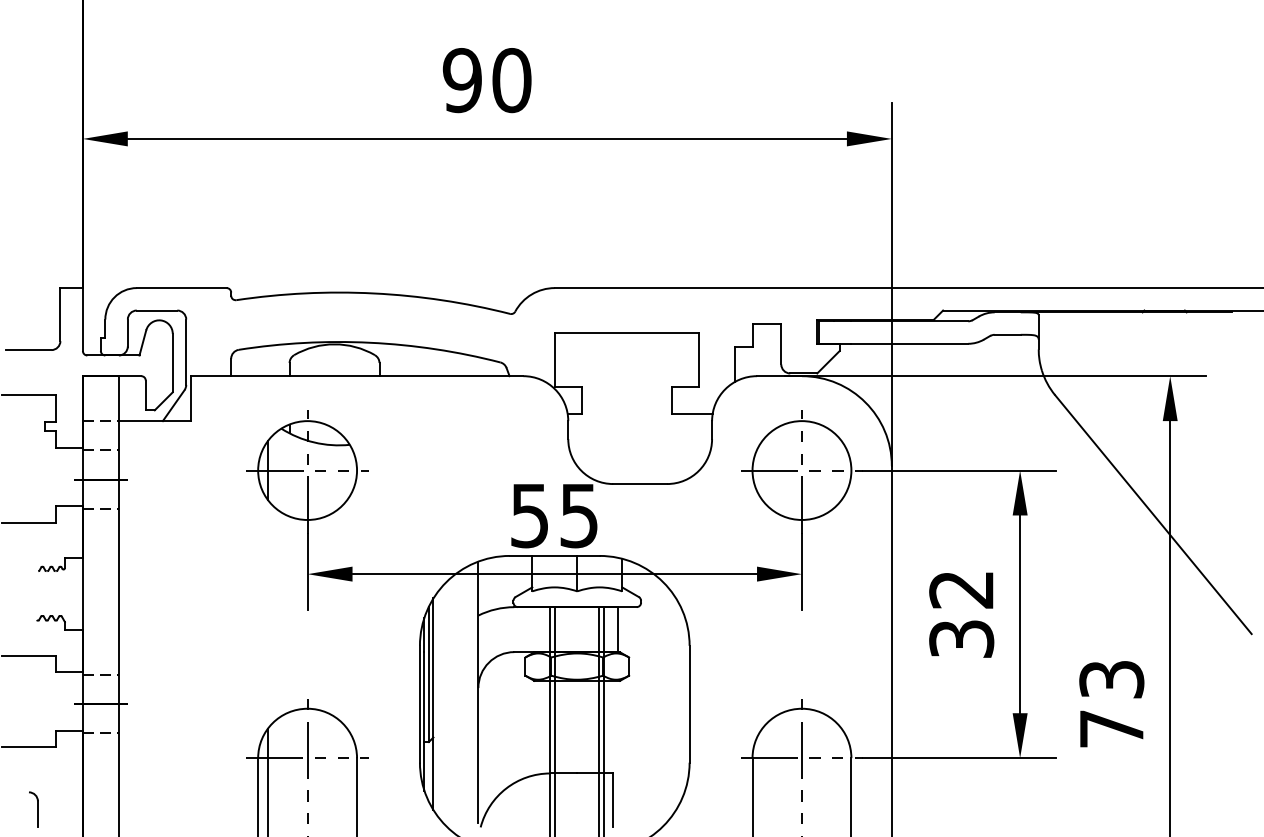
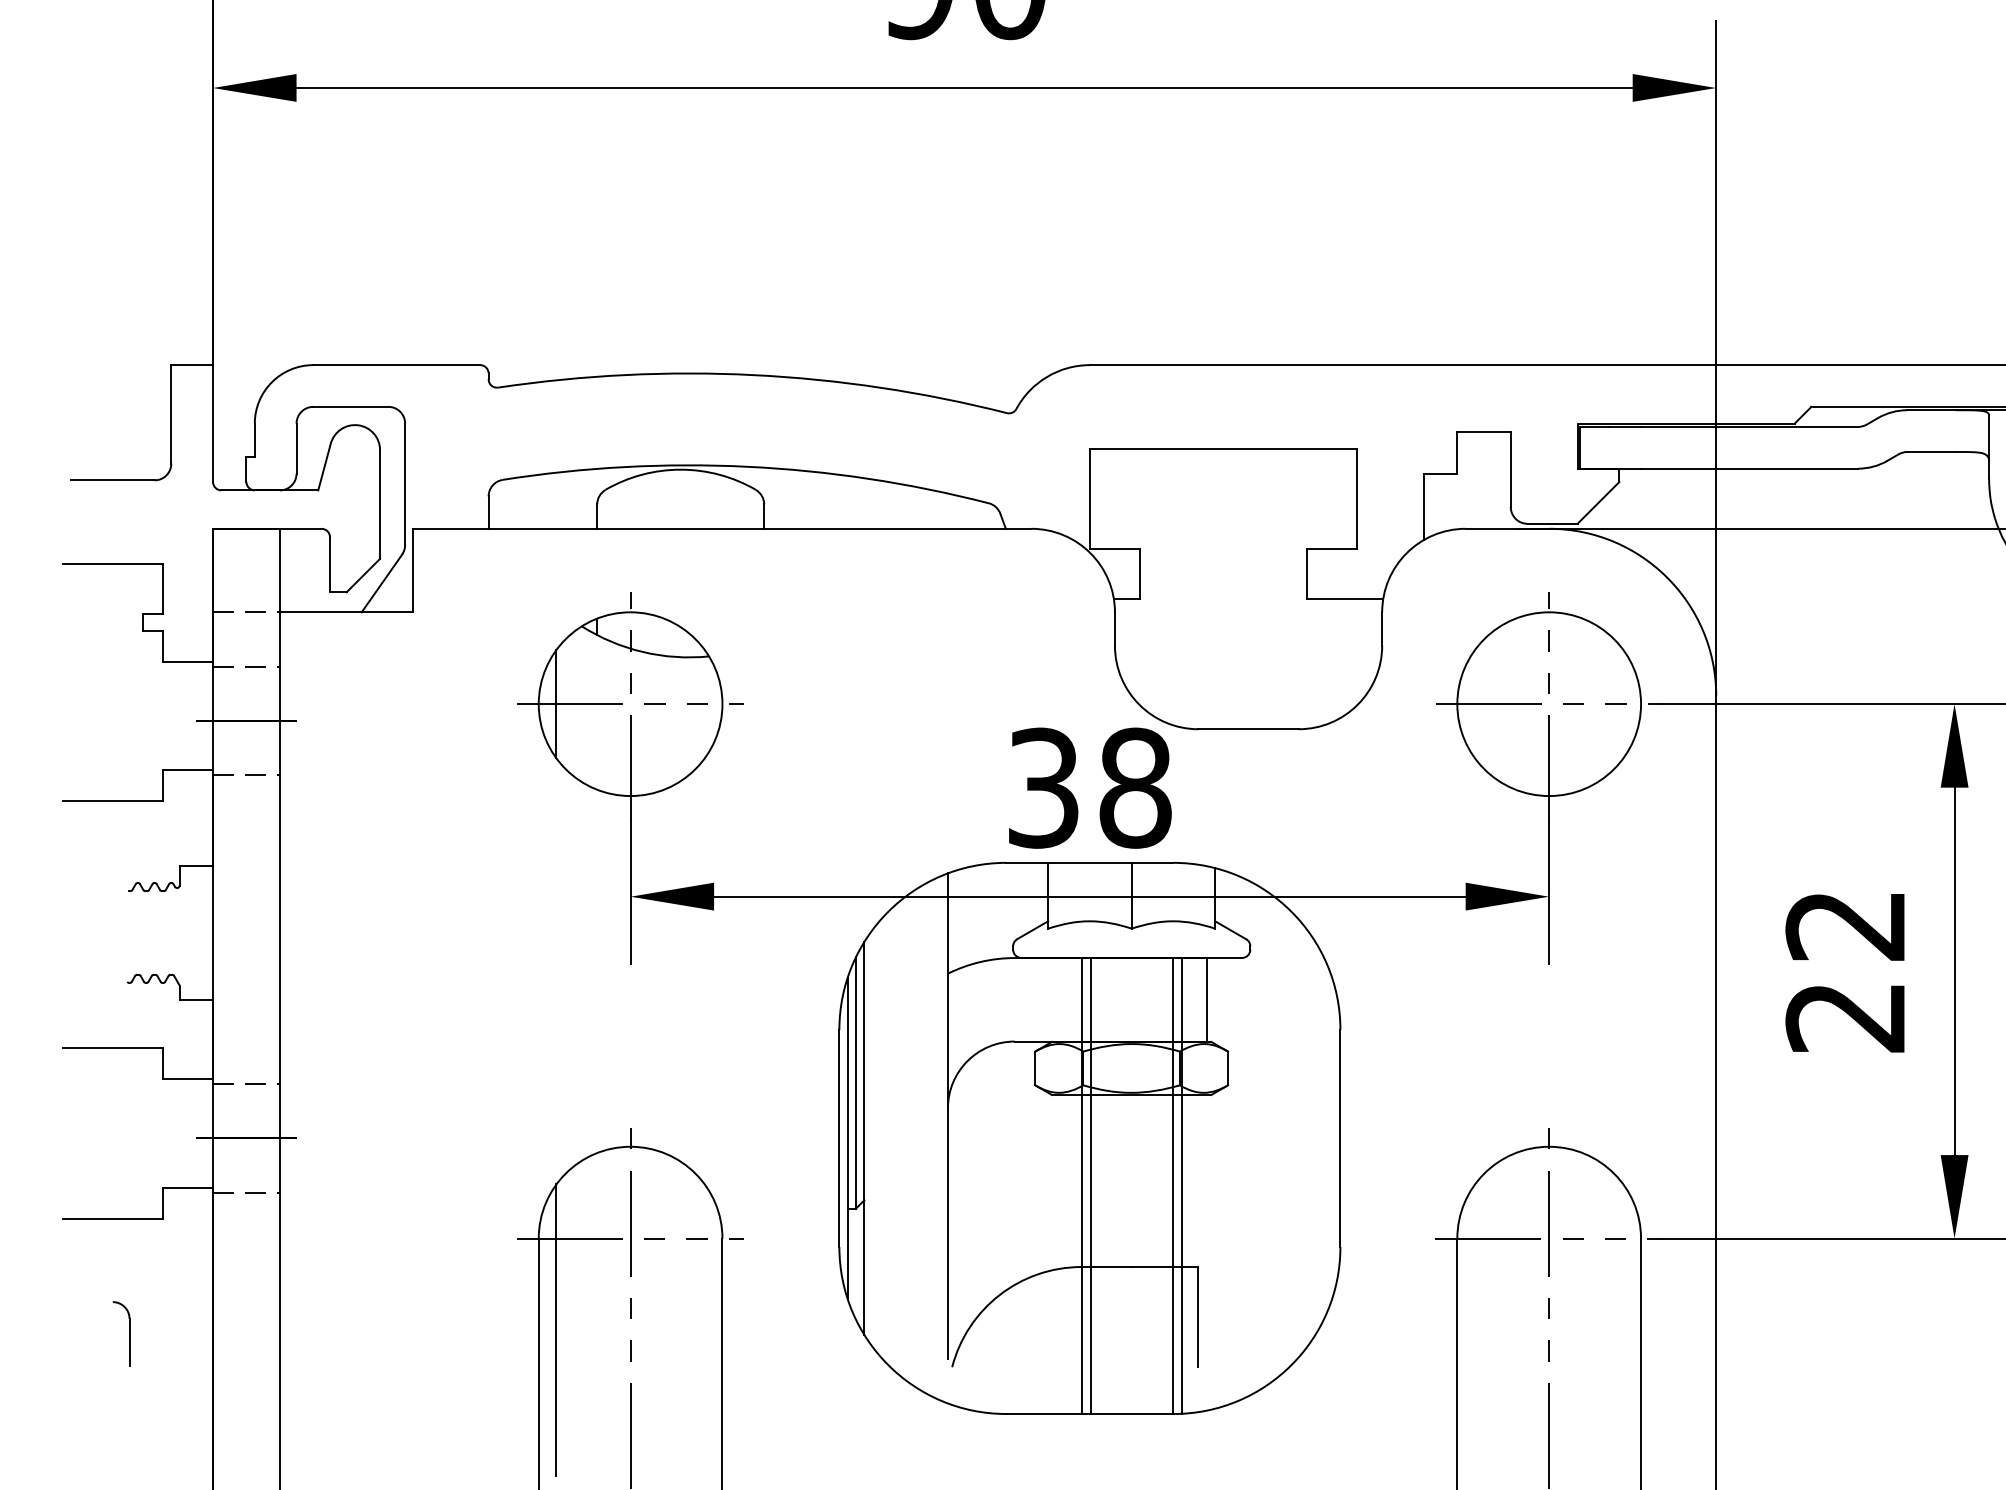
text: (554, 515) -> (1089, 787), 55 -> 38
text: (961, 638) -> (1845, 1016), 32 -> 22

